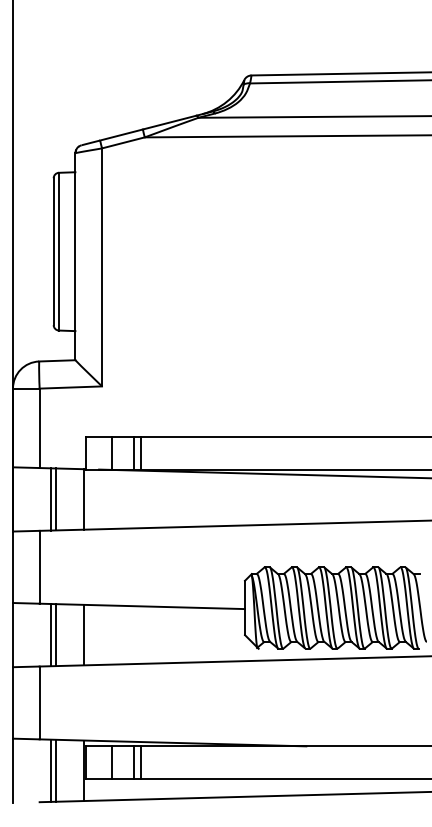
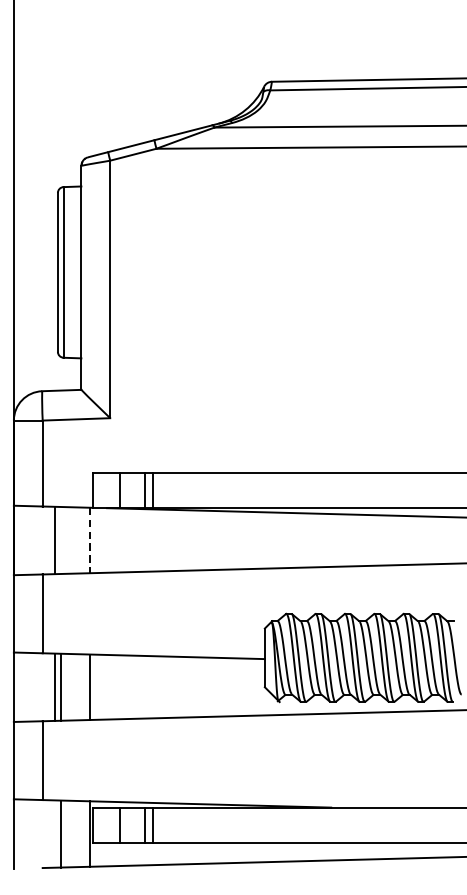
line: (56, 499) -> (60, 540), removed
line: (83, 499) -> (90, 540), solid -> dashed
line: (50, 770) -> (54, 833), removed

